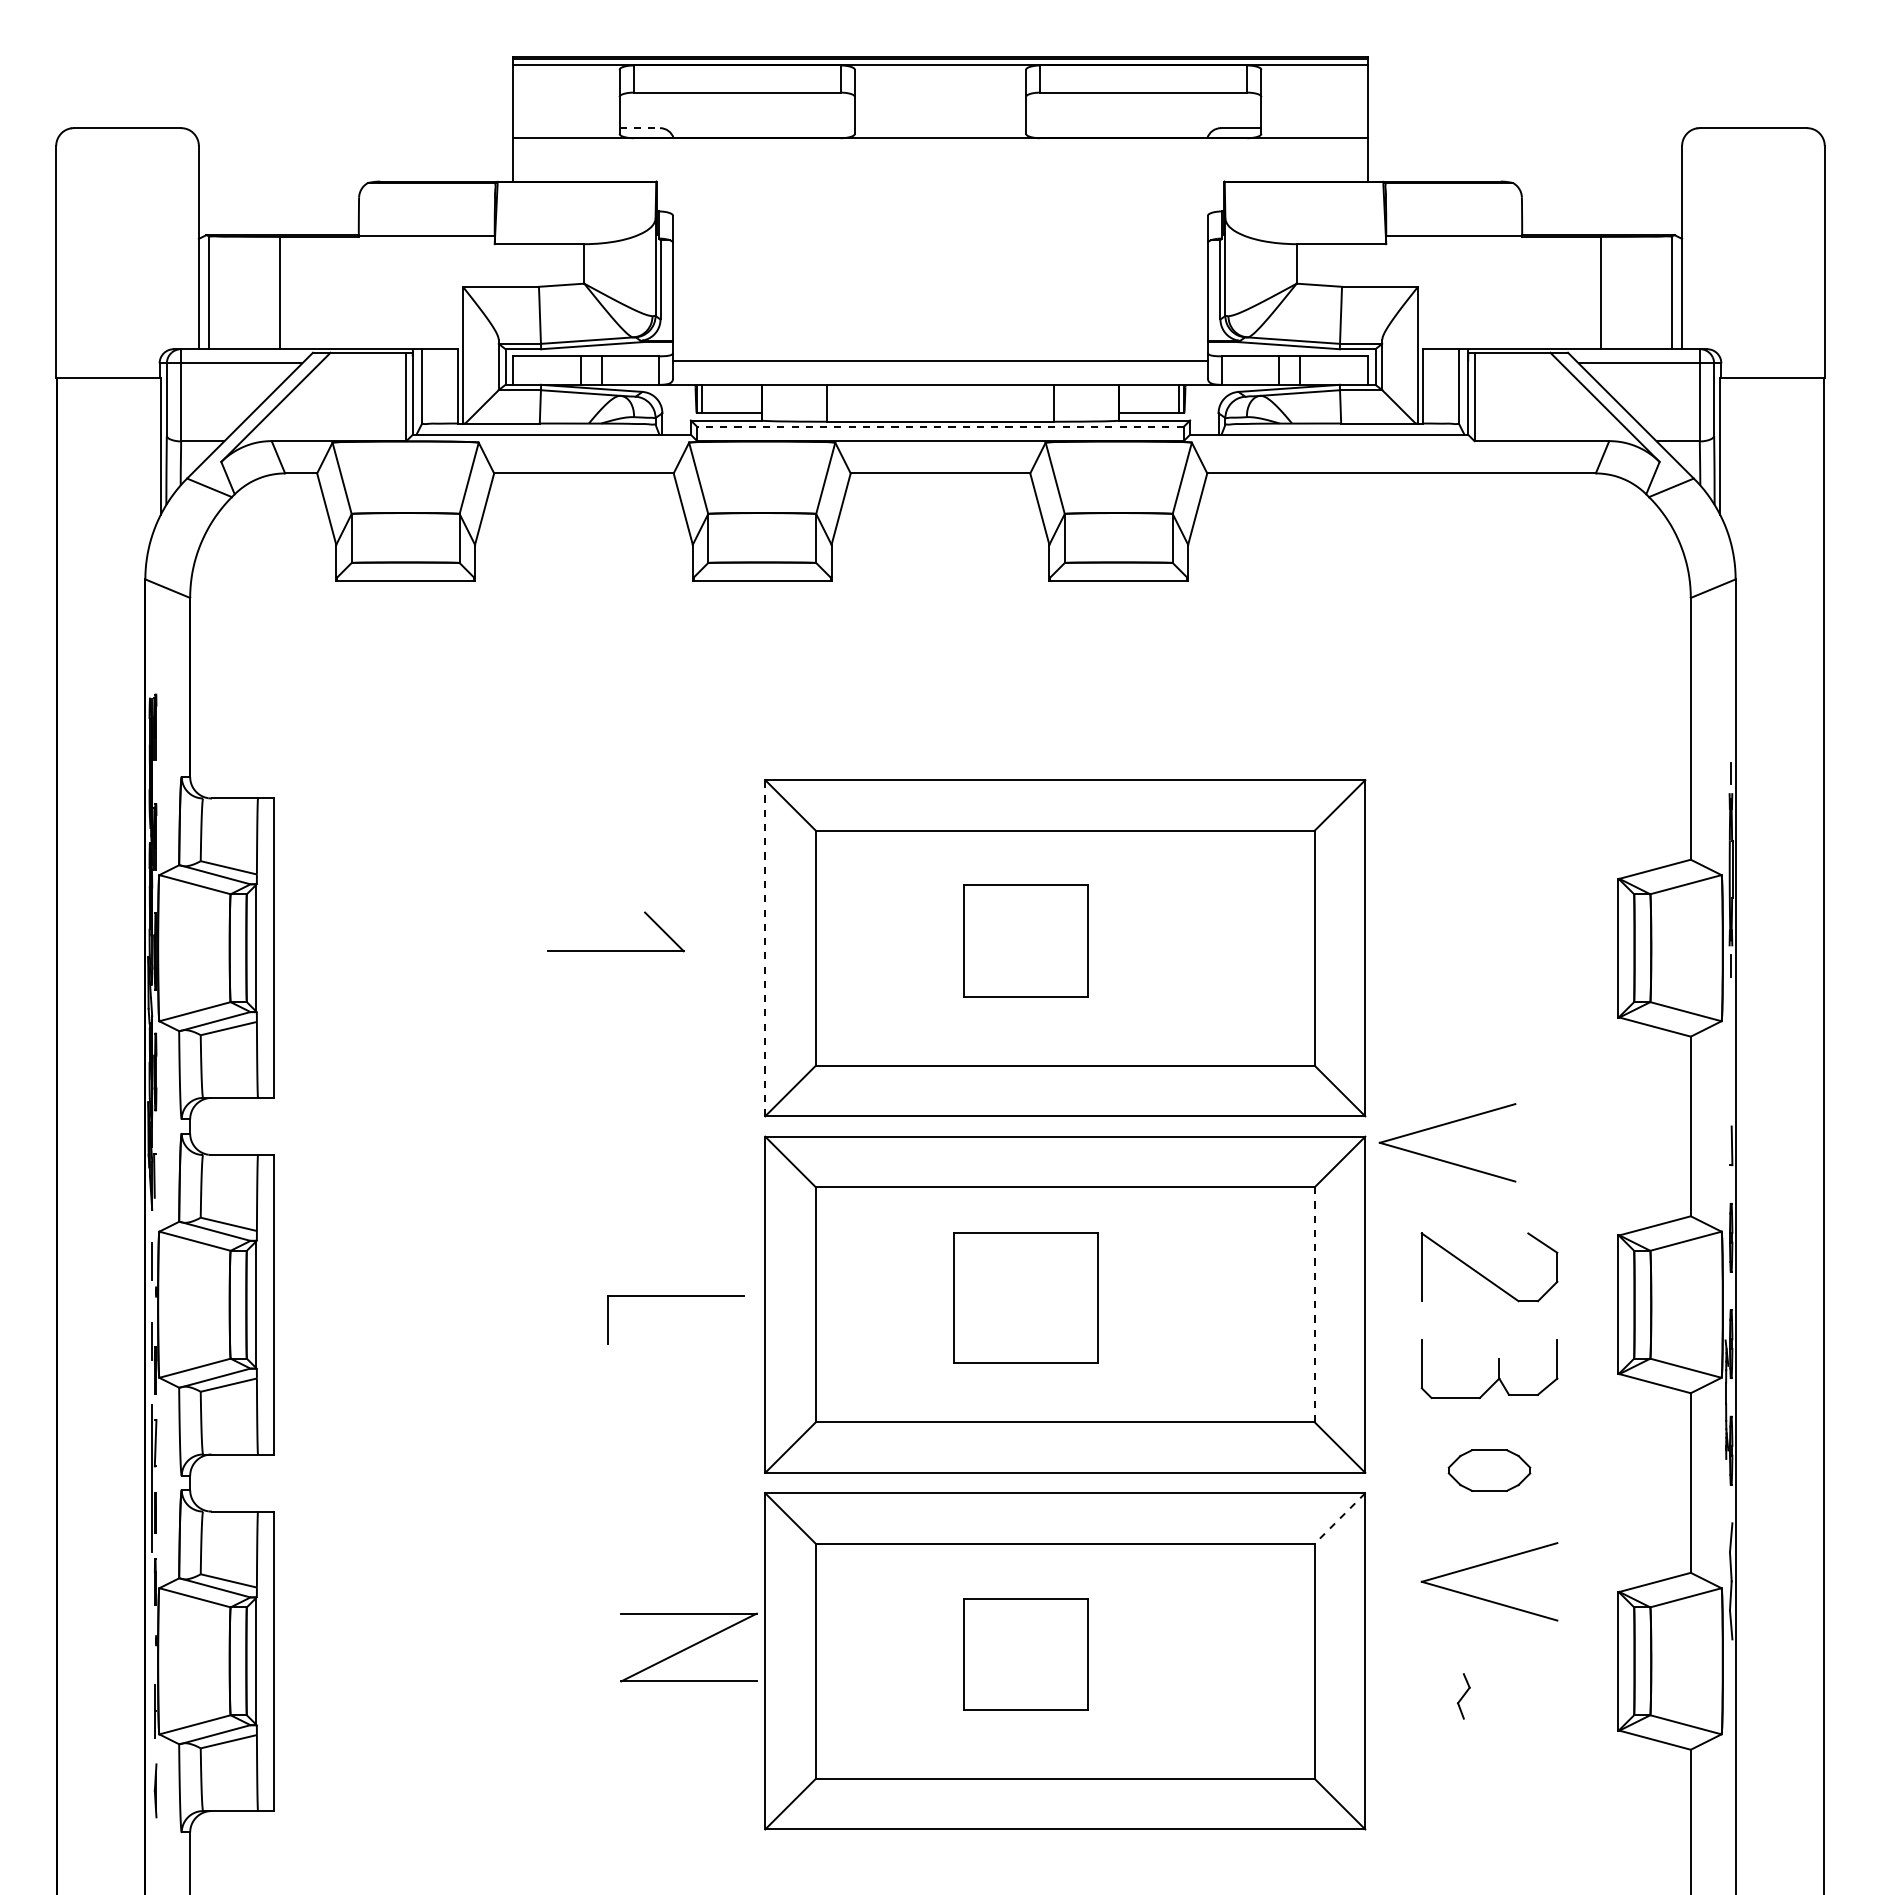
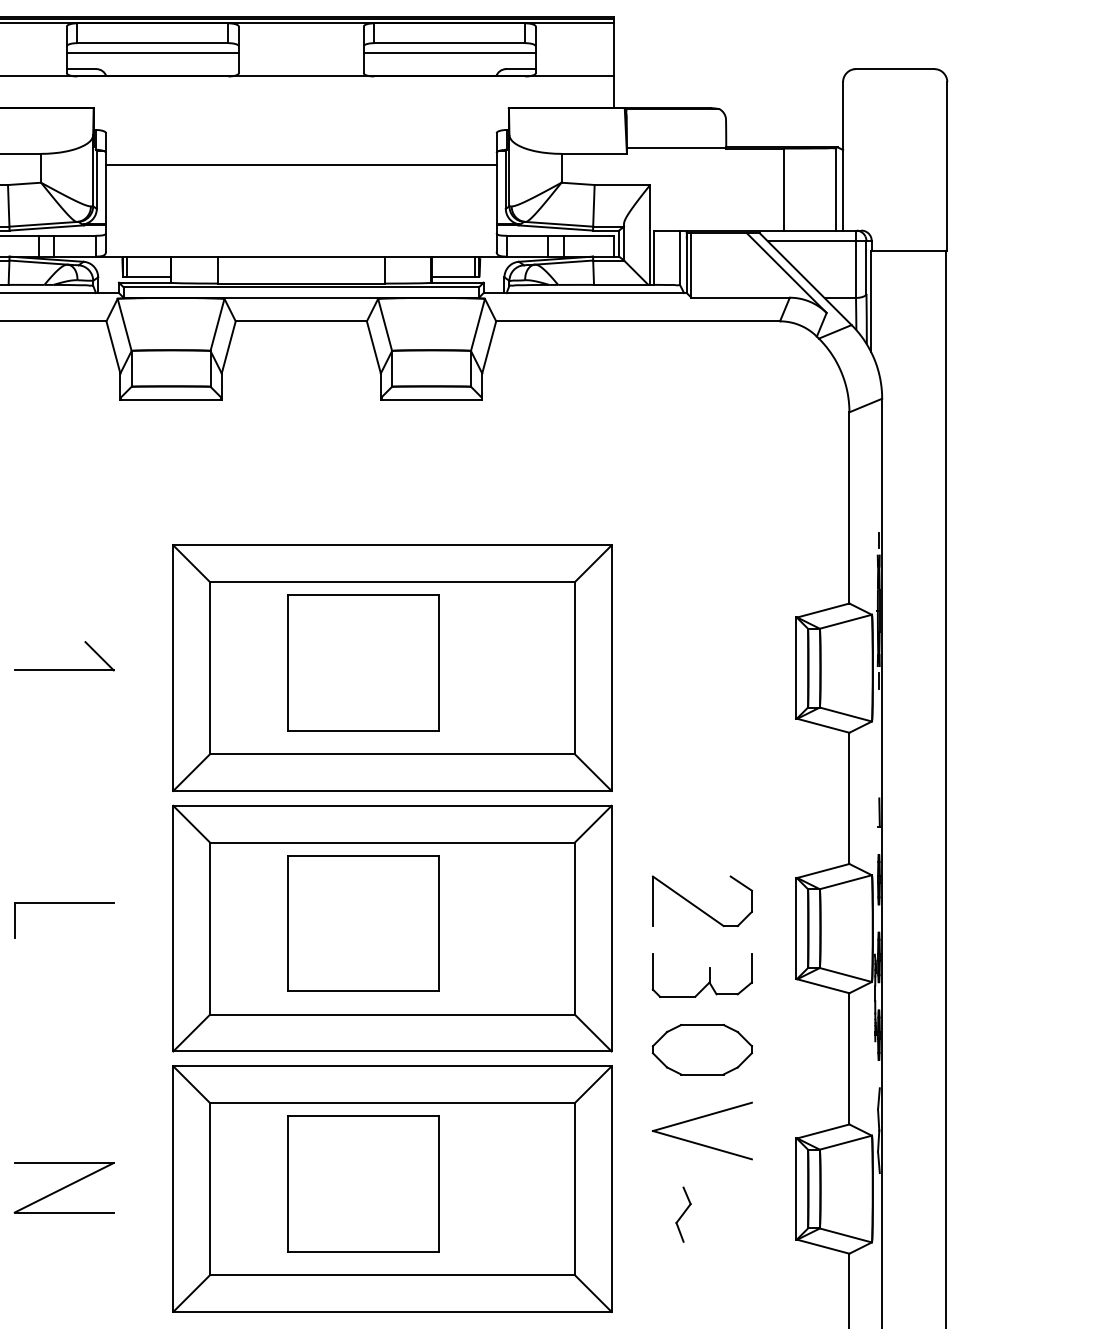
line: (736, 106) -> (152, 53), added
line: (1143, 106) -> (449, 53), added
line: (640, 128) -> (82, 69), dashed -> solid
line: (940, 360) -> (301, 165), moved
line: (939, 426) -> (300, 287), dashed -> solid
part: (1025, 940) -> (363, 662), size x1.67
line: (765, 947) -> (173, 667), dashed -> solid
part: (1441, 1126) -> (667, 798), removed
part: (675, 1296) -> (63, 902), moved
part: (1025, 1297) -> (363, 923), size x1.43
line: (1314, 1304) -> (574, 928), dashed -> solid
part: (1489, 1470) -> (702, 1049), size x1.67
line: (1340, 1518) -> (593, 1084), dashed -> solid
part: (688, 1647) -> (63, 1187), moved
part: (1025, 1654) -> (363, 1184), size x1.67
part: (1463, 1696) -> (683, 1214), size x1.67

